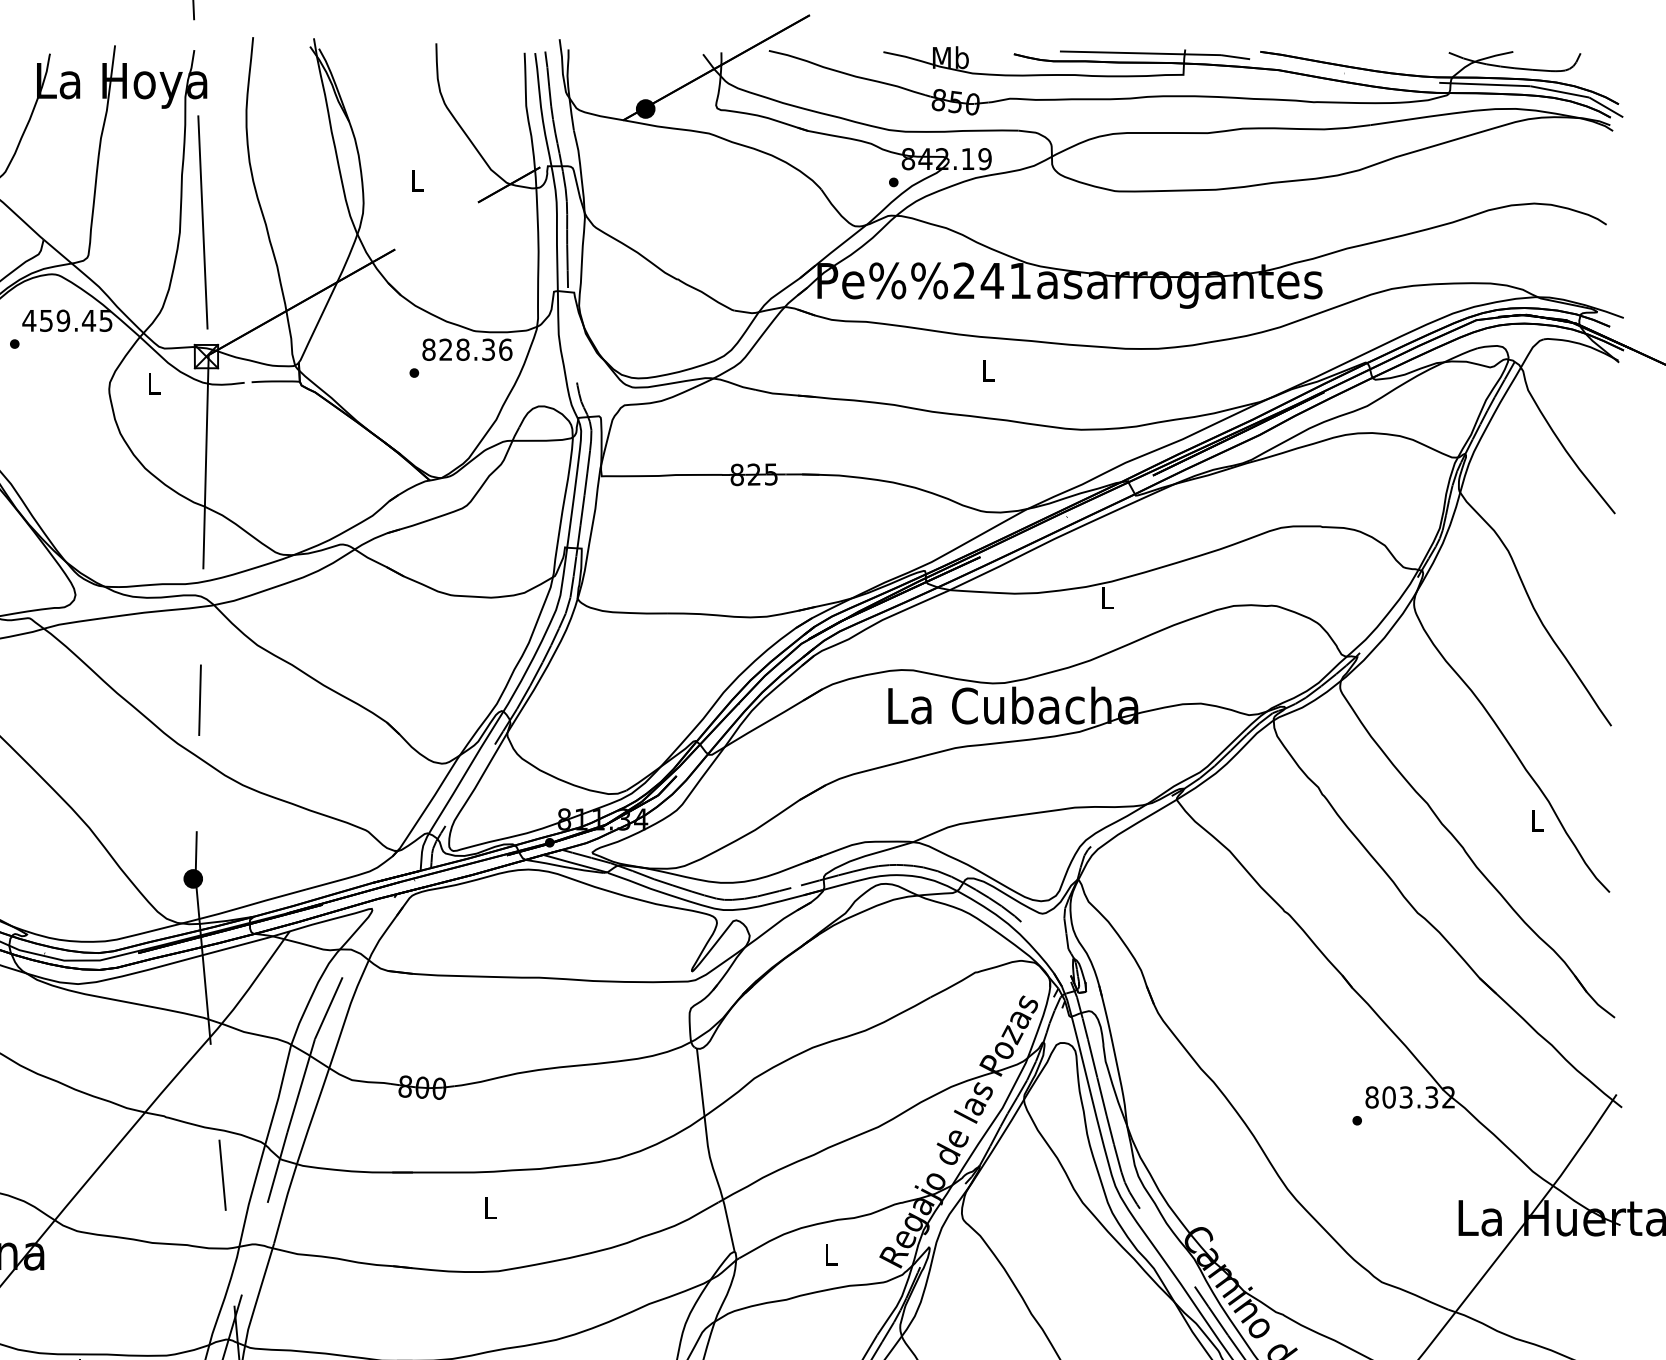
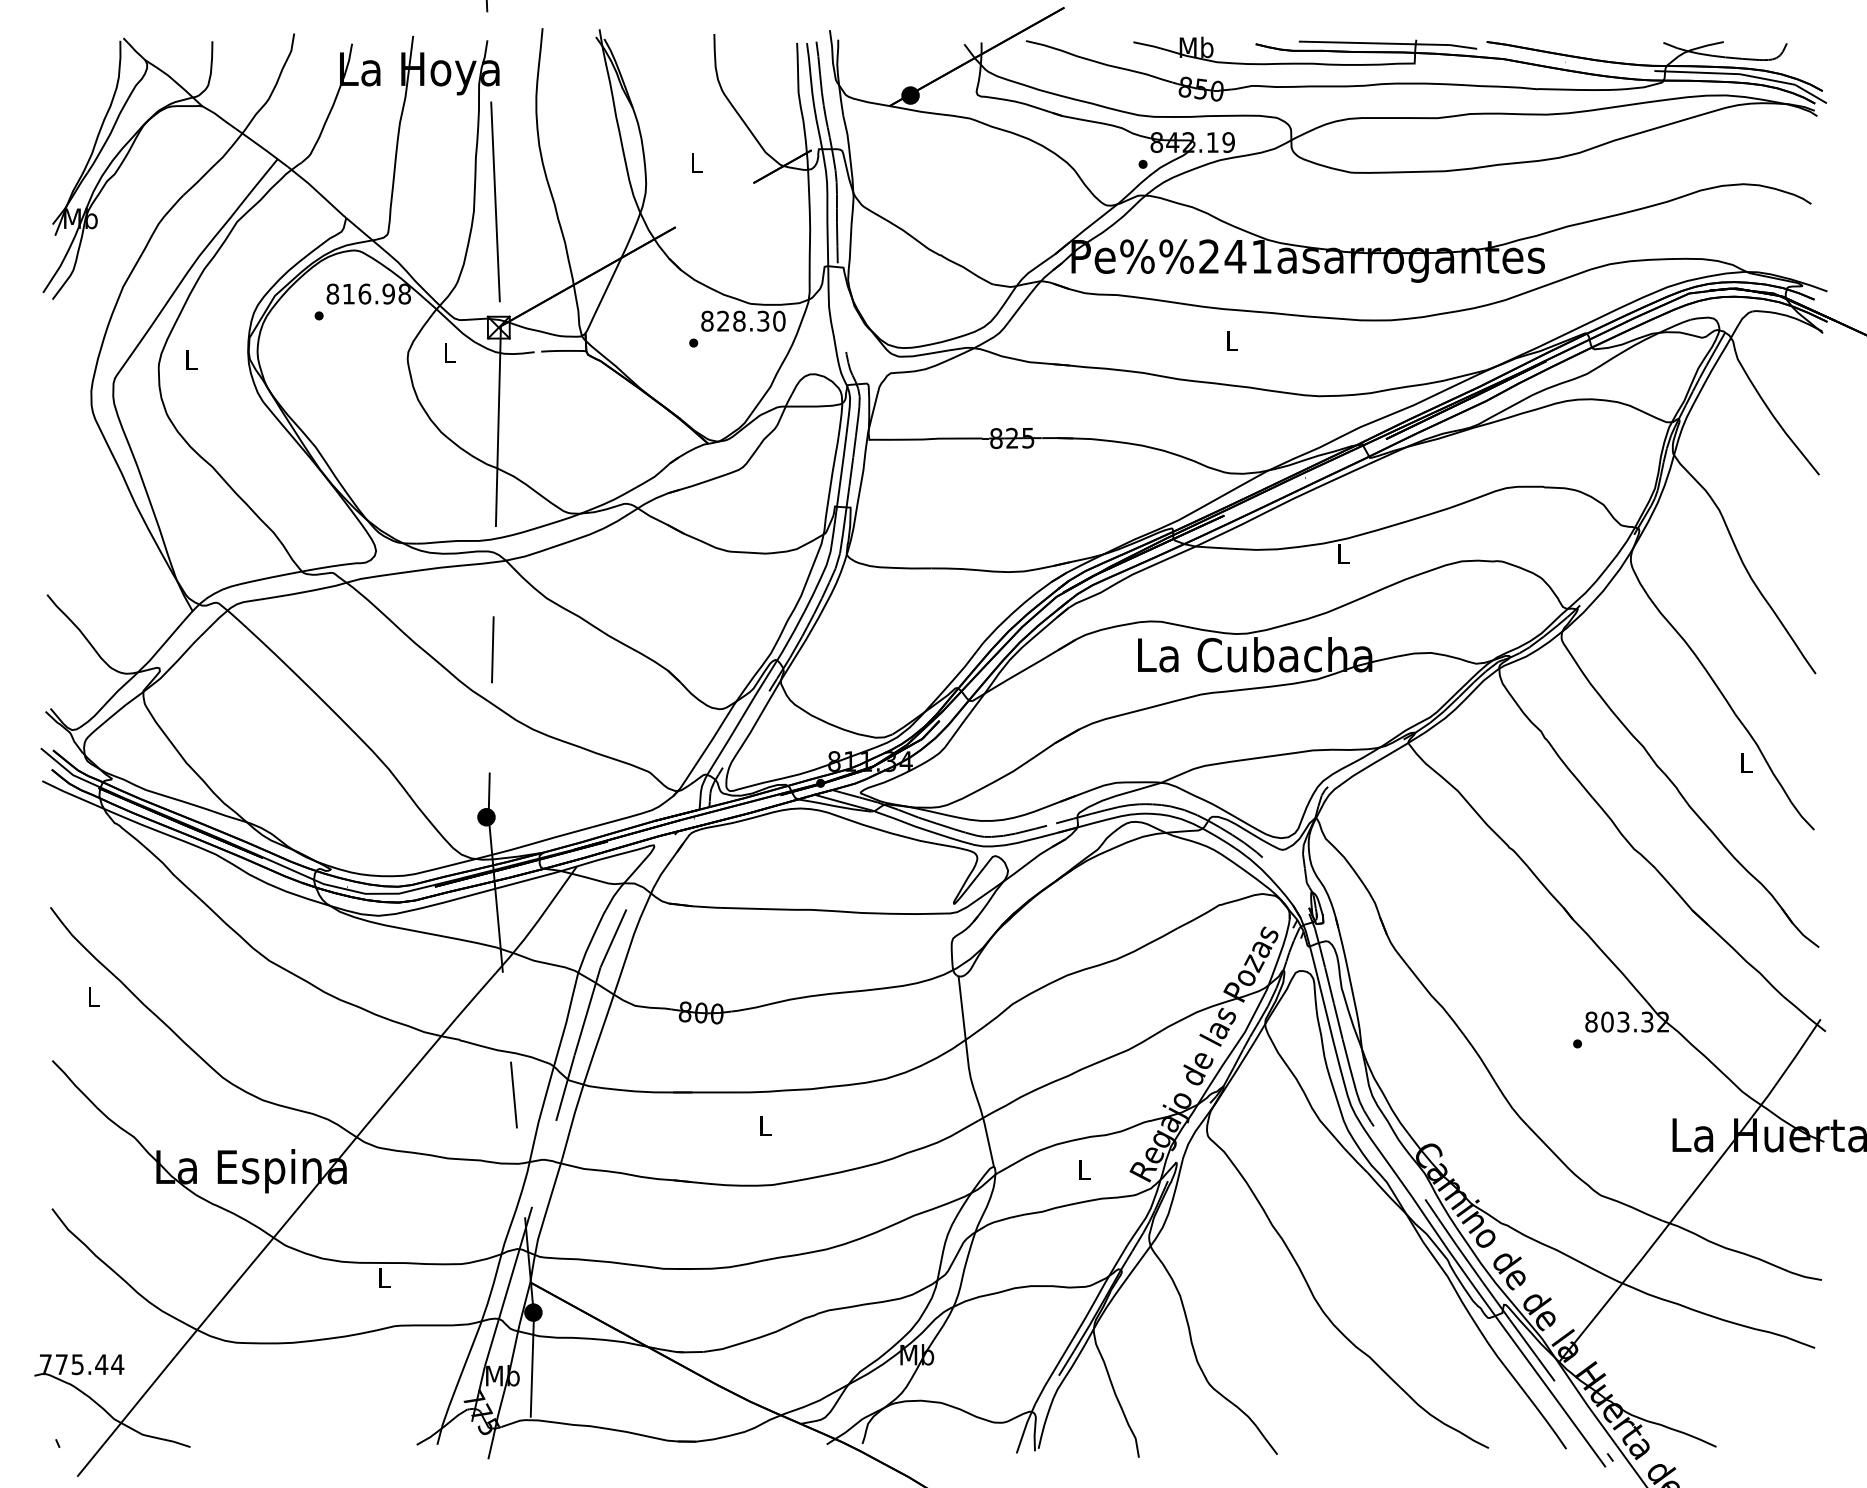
text: (67, 320) -> (368, 293), 459.45 -> 816.98
text: (505, 348) -> (779, 320), 828.36 -> 828.30

